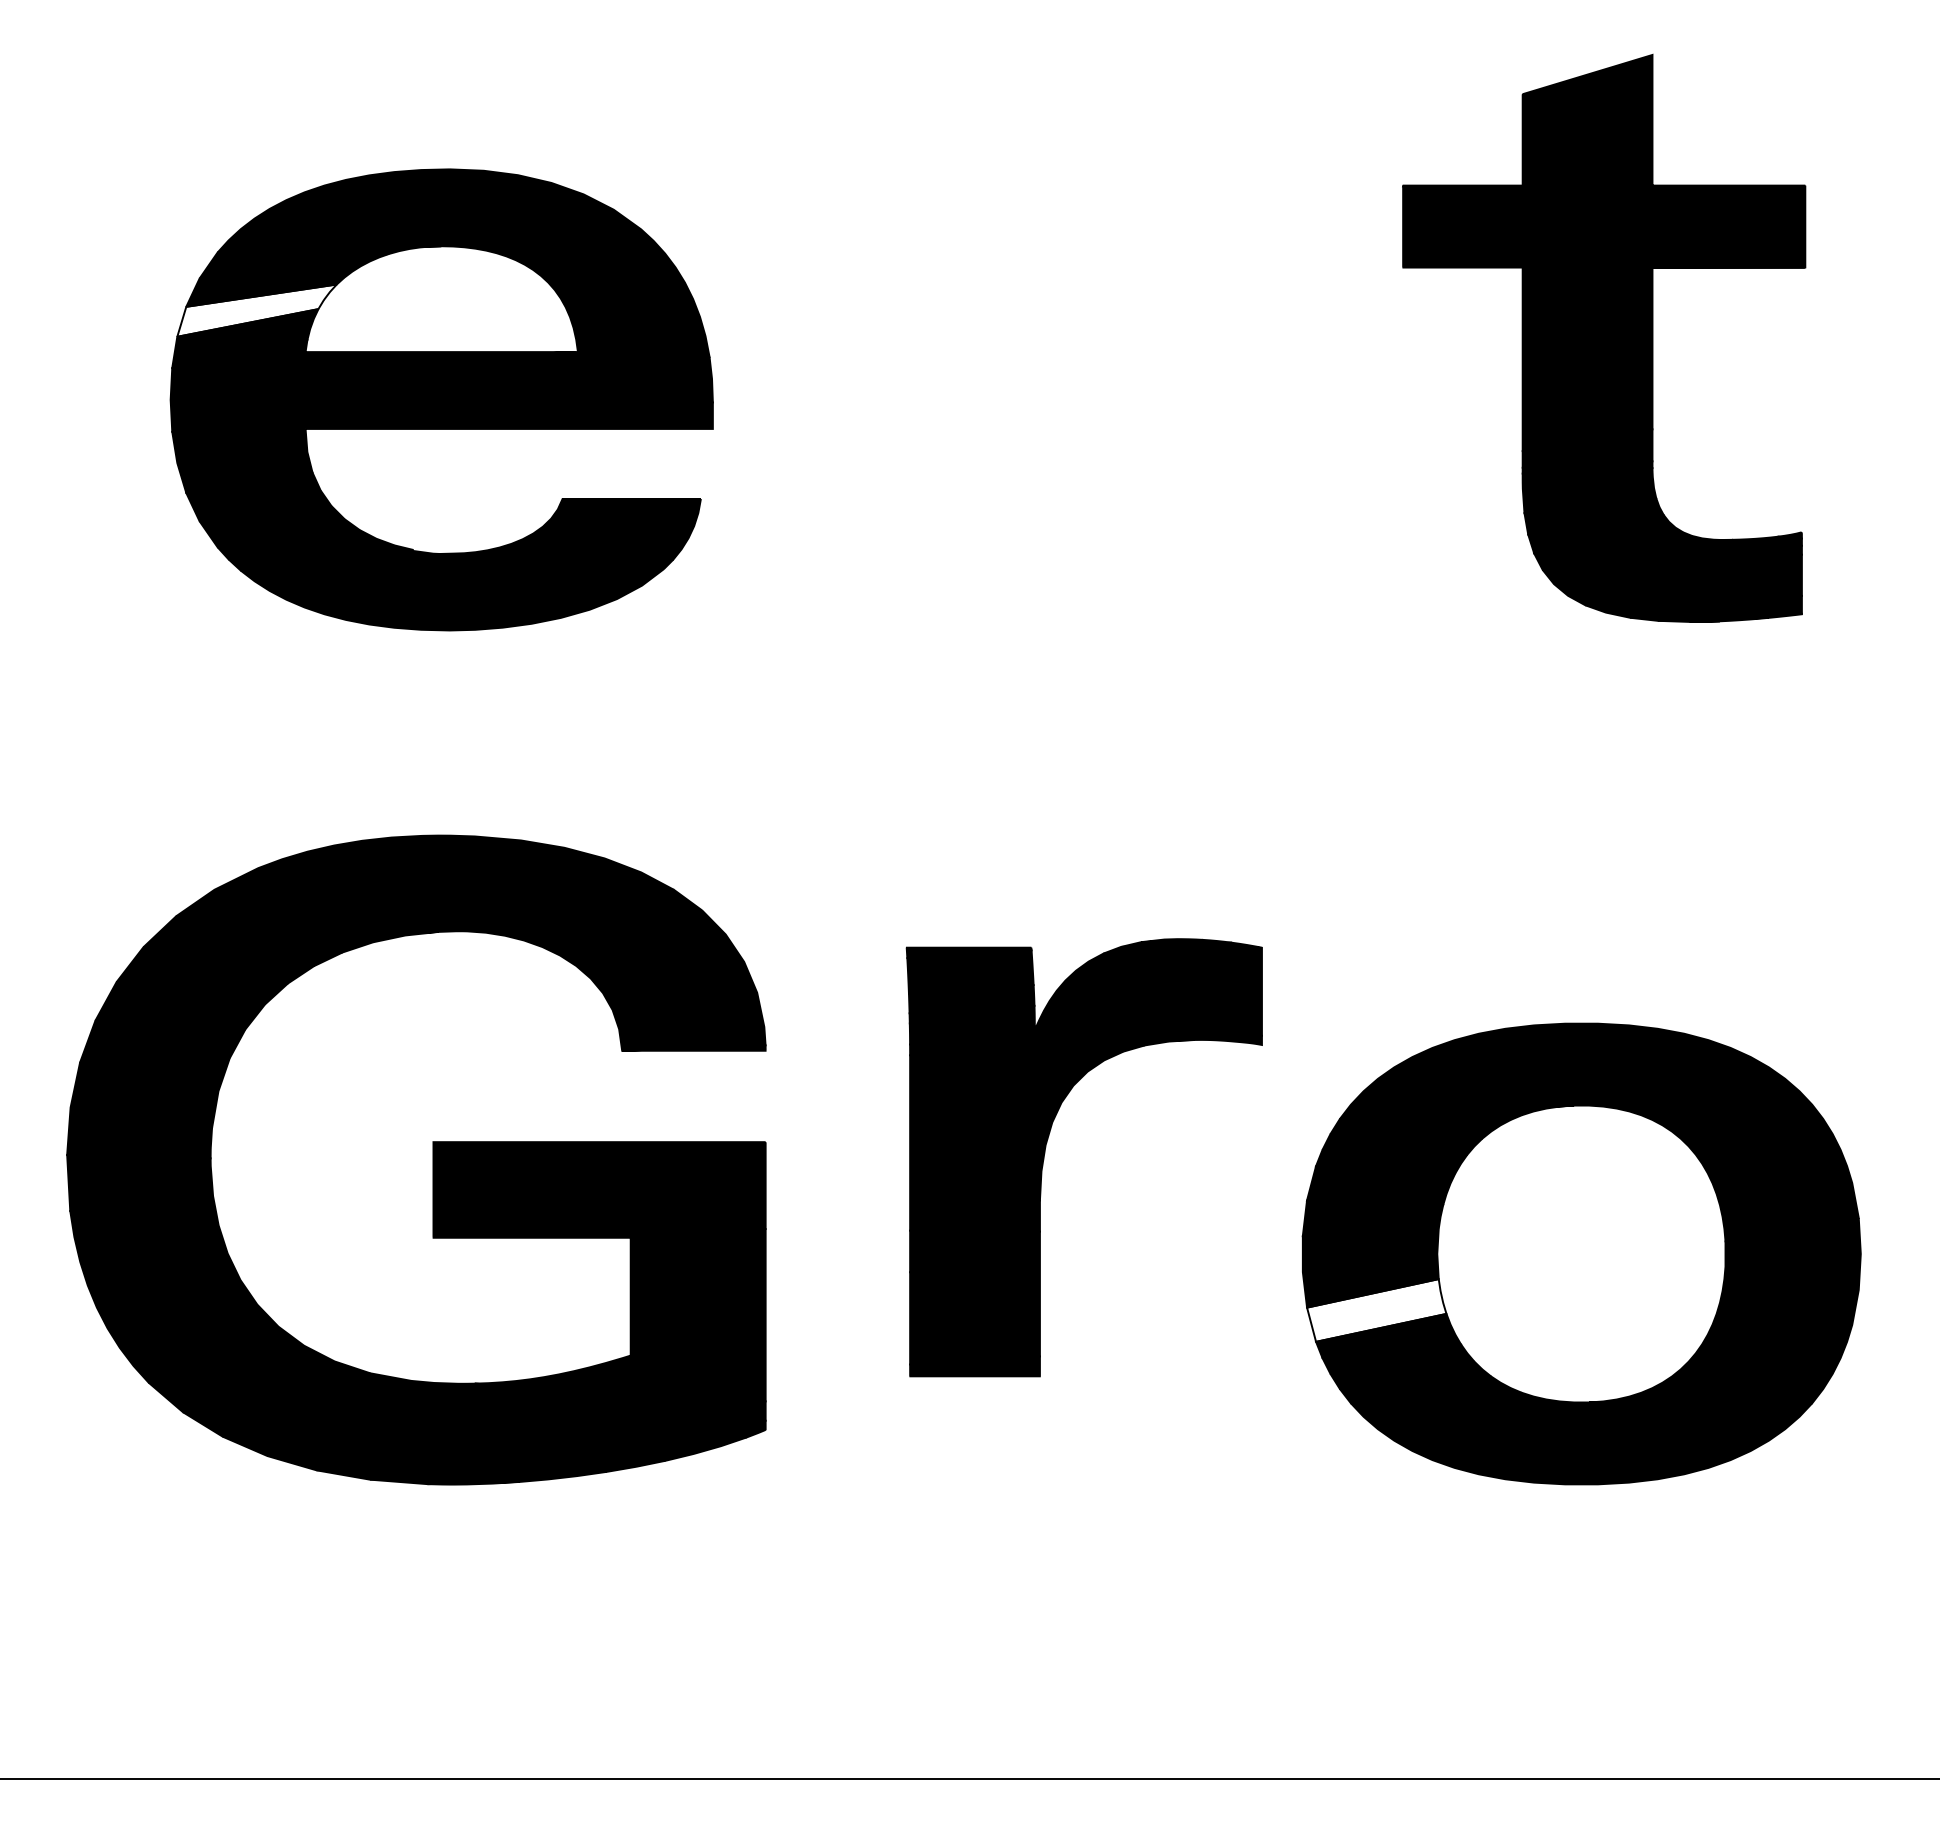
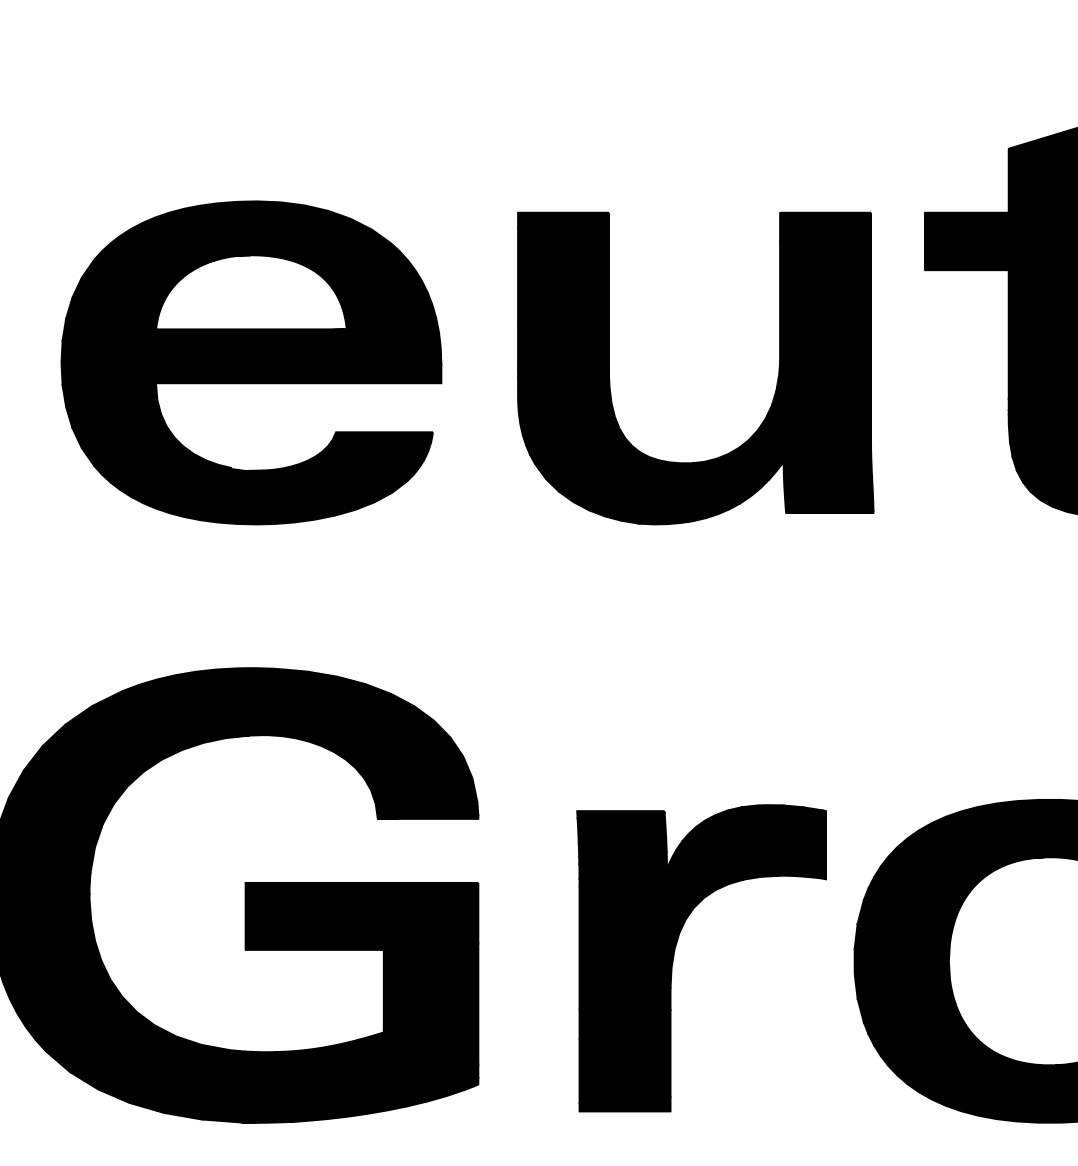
fill: (256, 310) -> (121, 300), added
part: (1192, 424) -> (777, 380), added
part: (1045, 1153) -> (674, 955), moved
fill: (1376, 1310) -> (906, 1000), added

